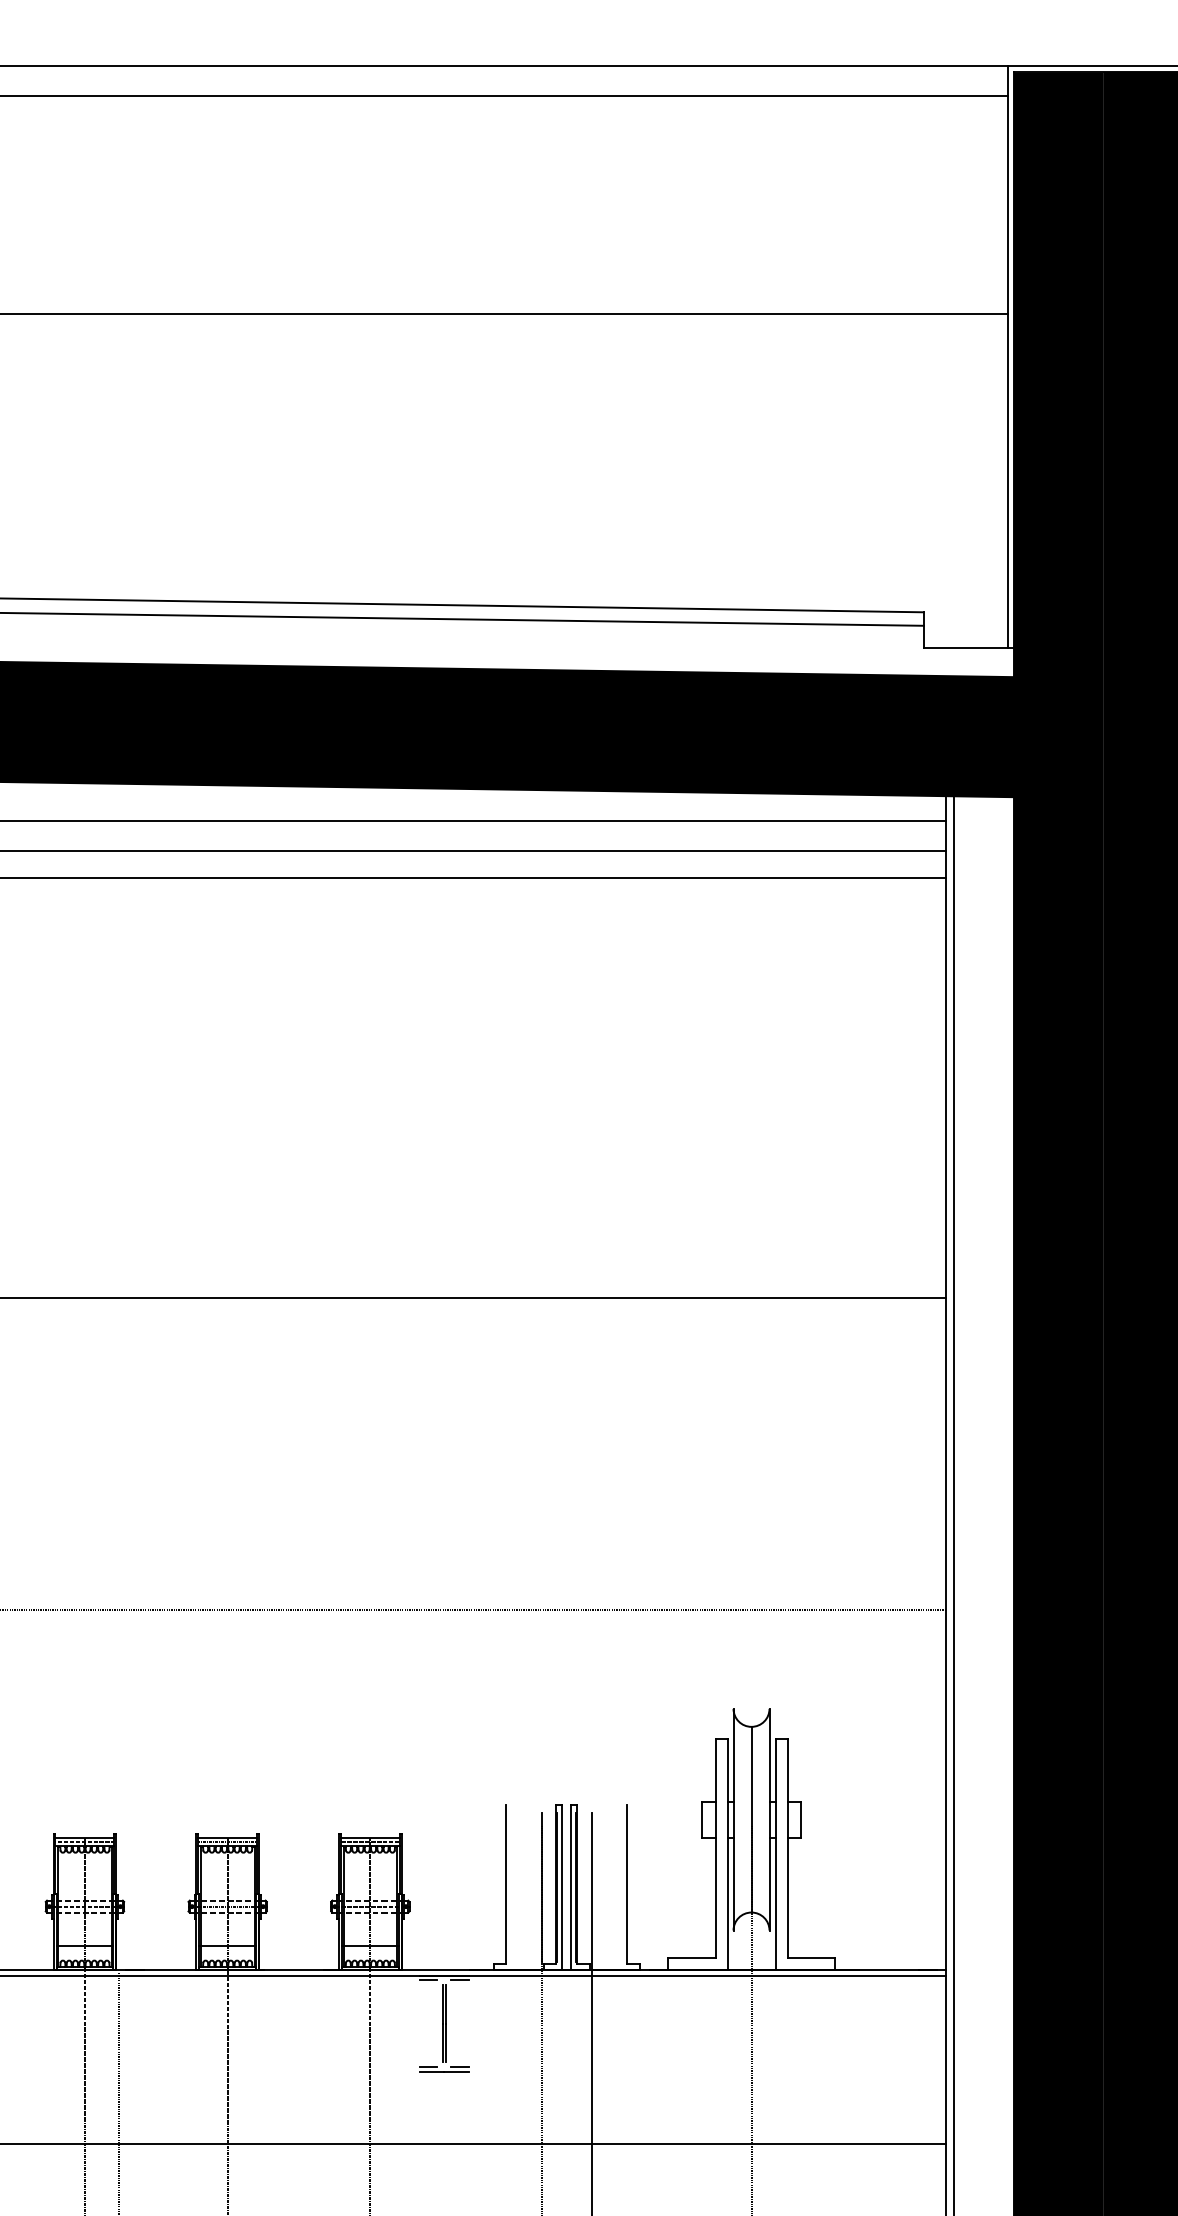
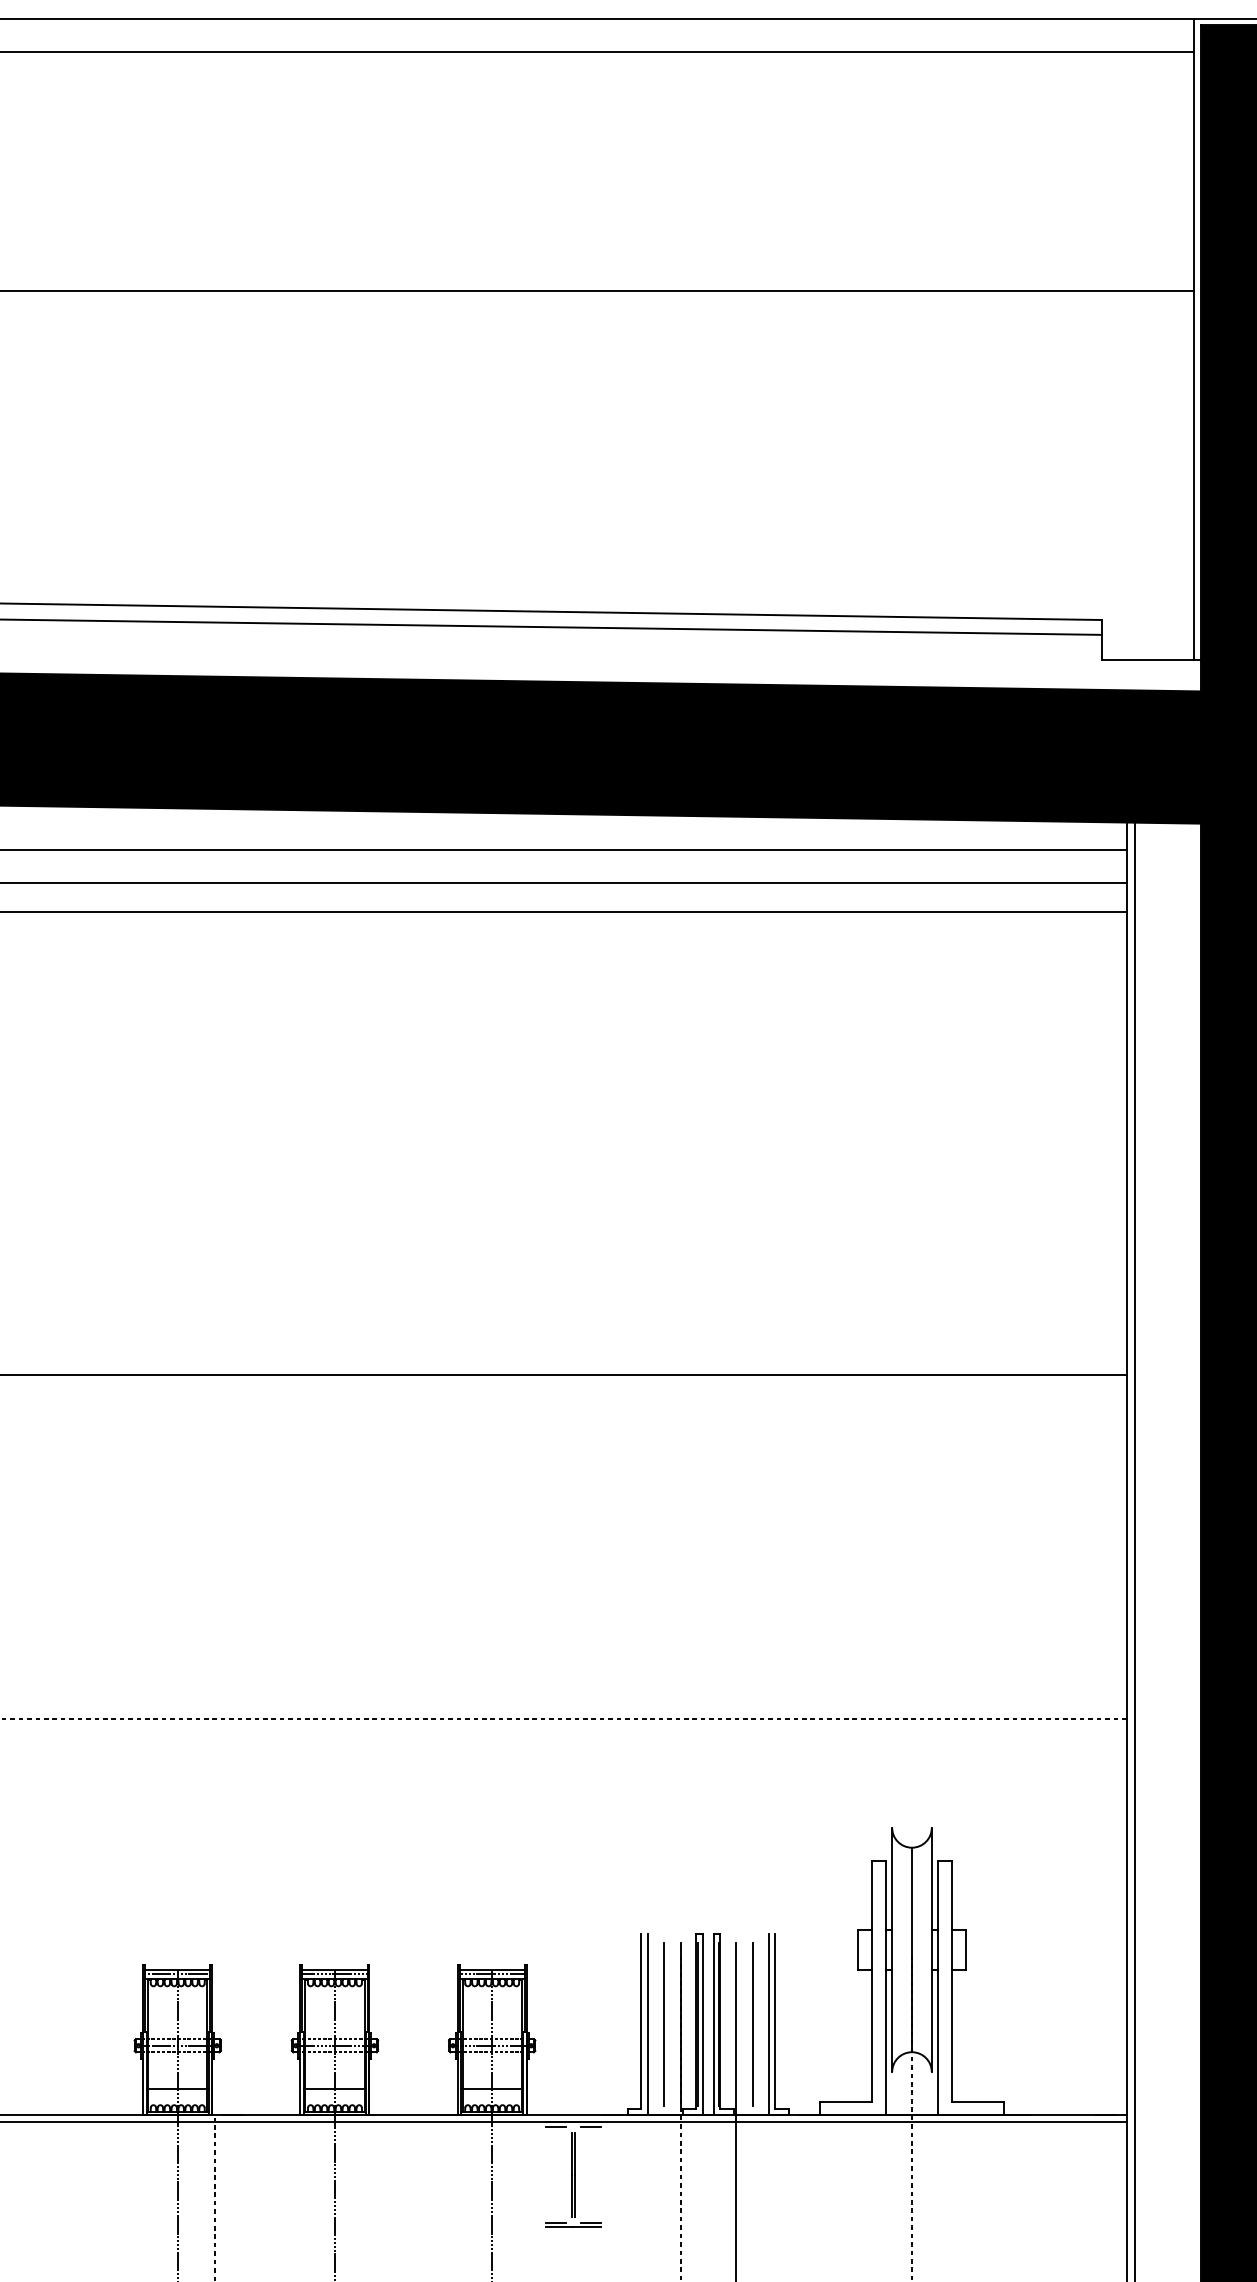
line: (511, 1887) -> (647, 2024), added
line: (526, 1887) -> (664, 2024), added
line: (606, 1887) -> (752, 2024), added
line: (621, 1887) -> (768, 2024), added

